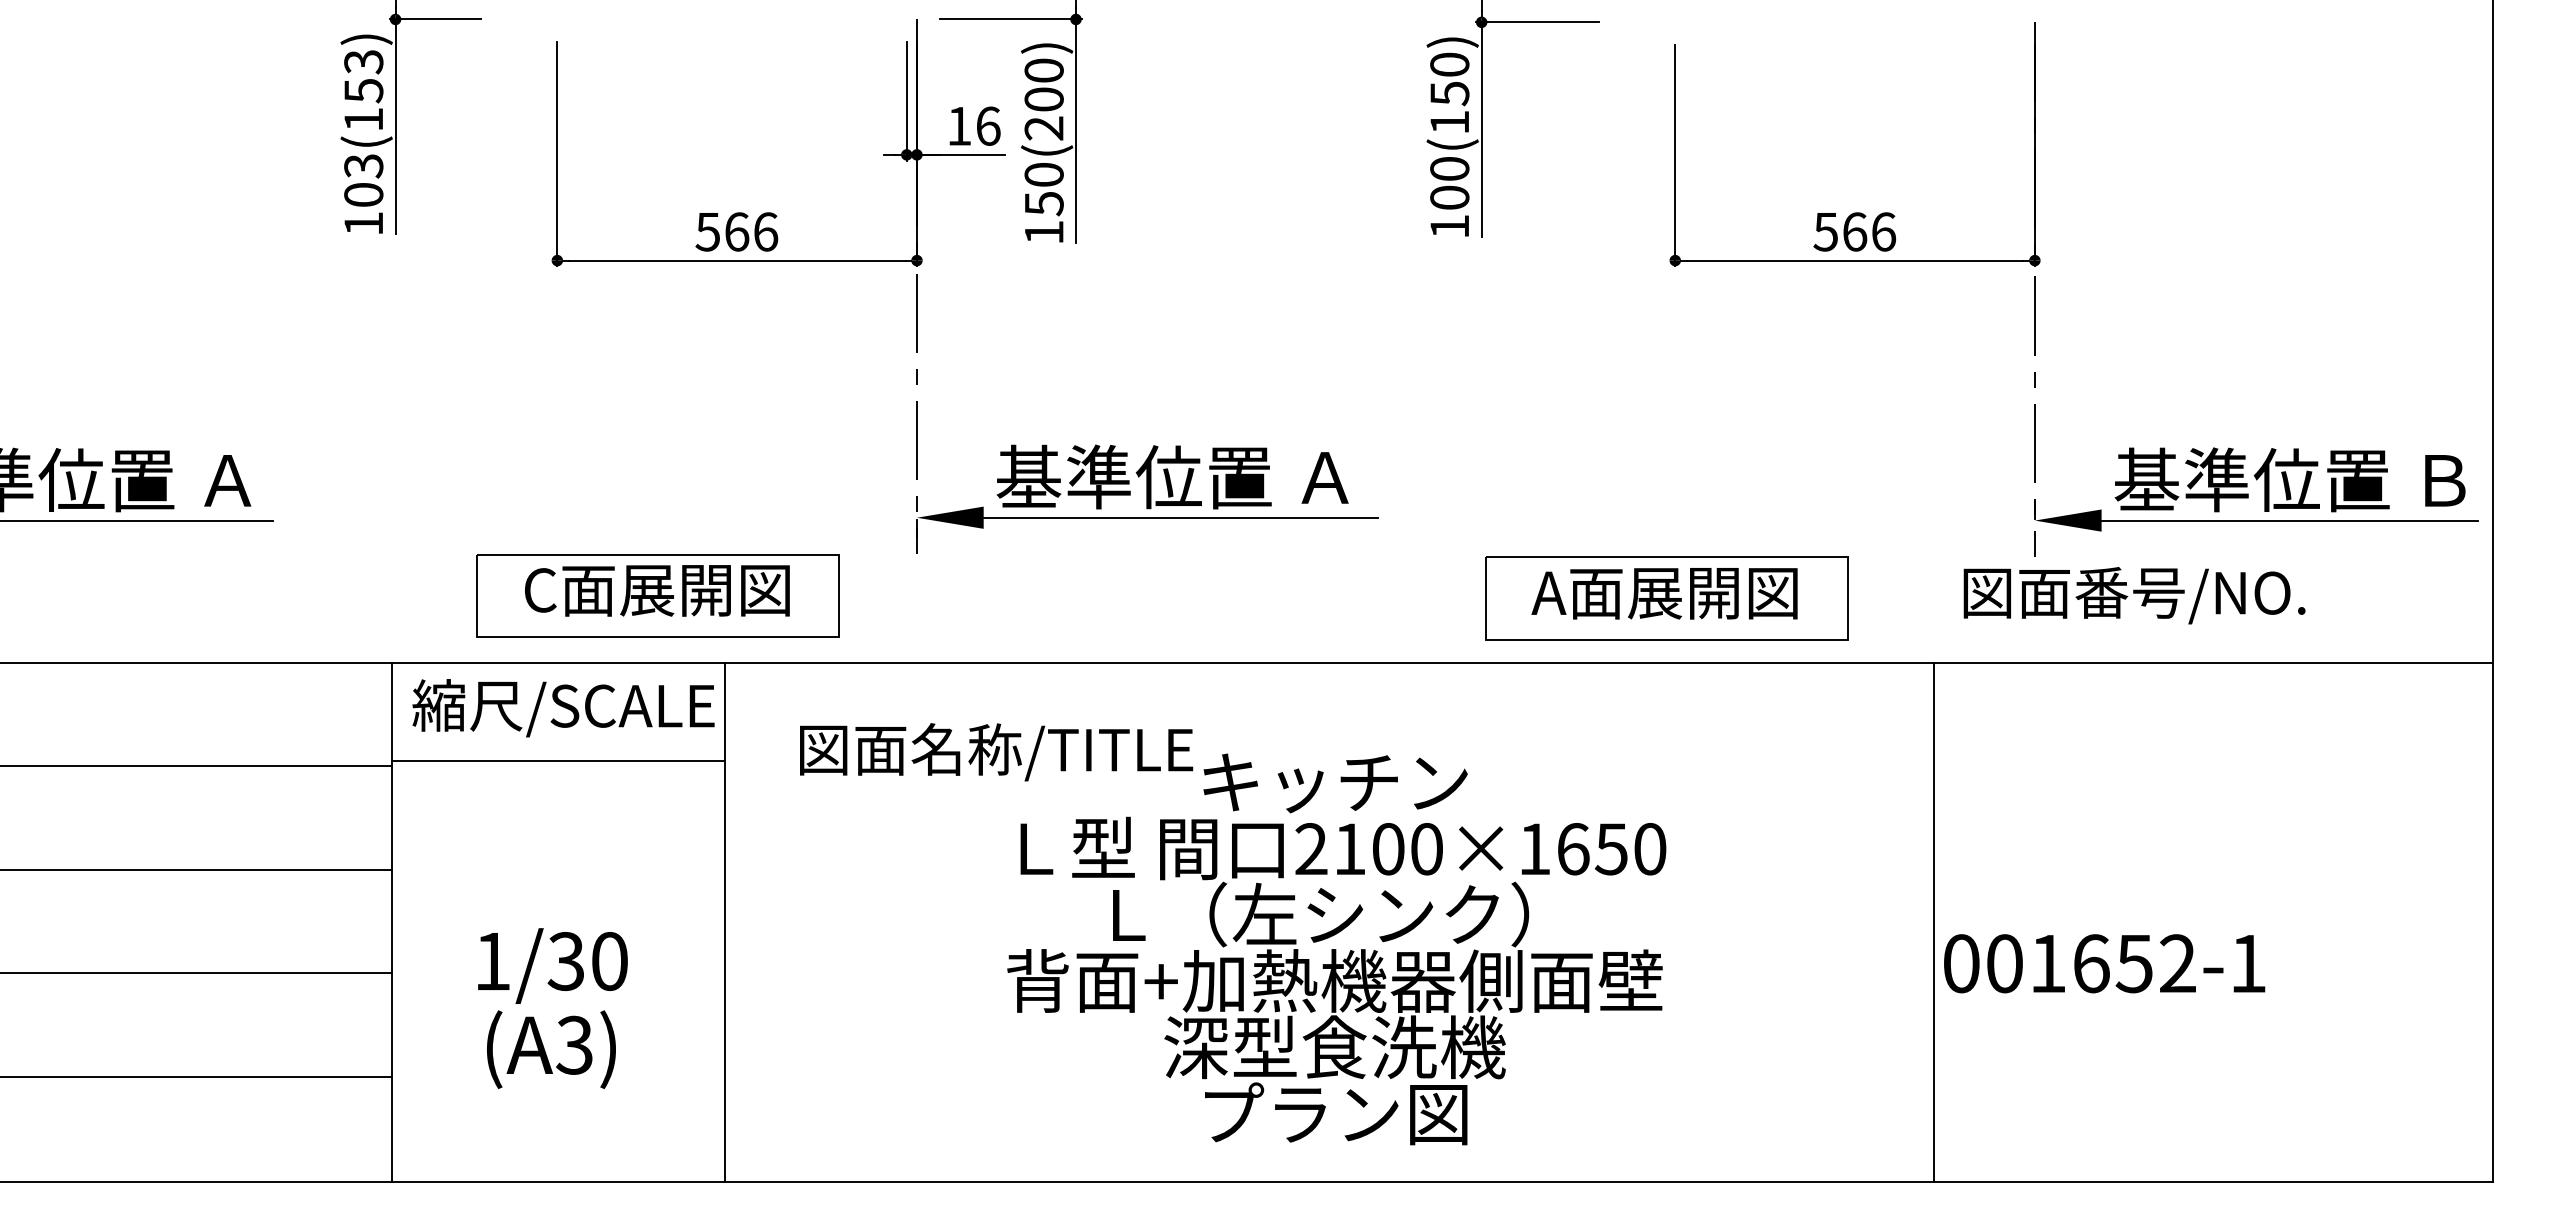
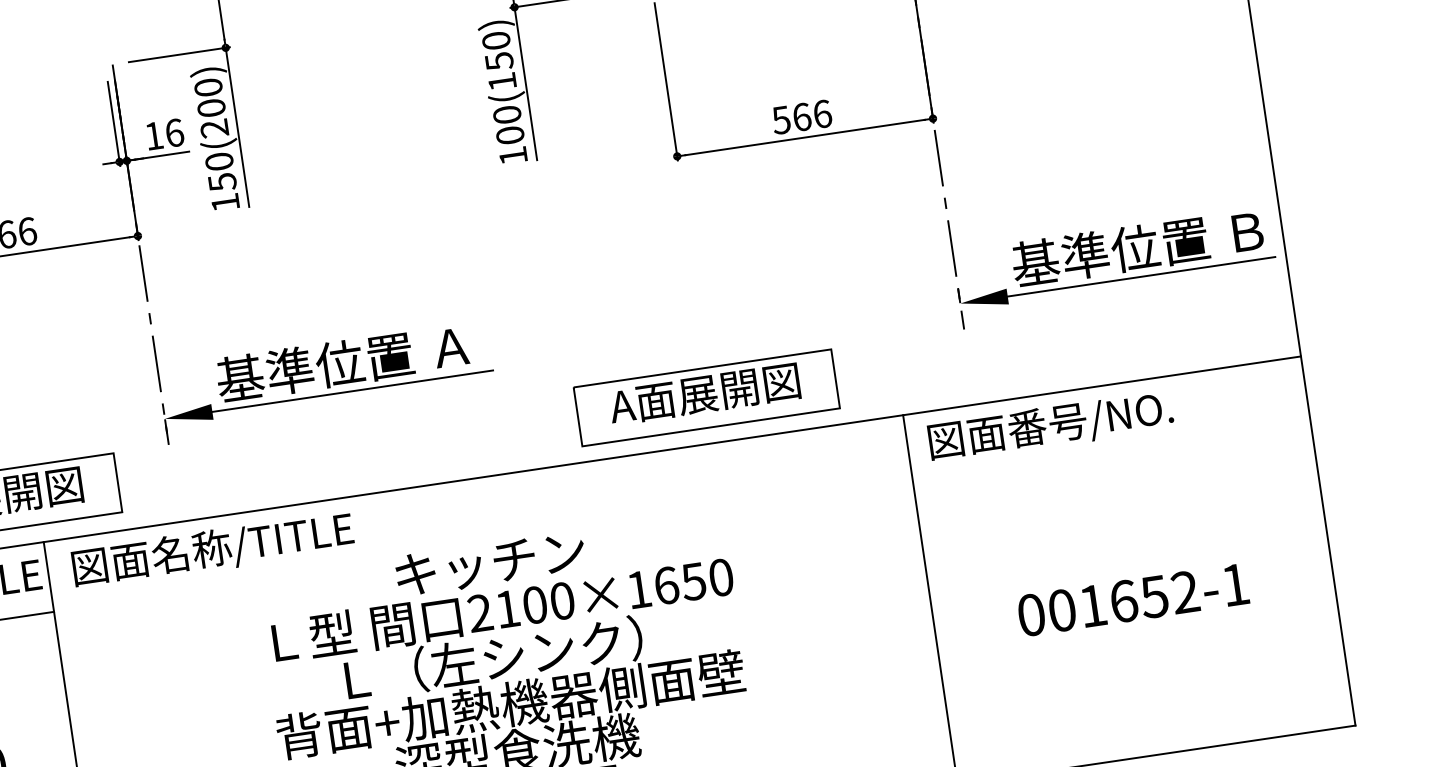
text: (2134, 595) -> (1050, 426), moved
text: (996, 752) -> (213, 550), moved
text: (2104, 963) -> (1133, 599), moved

